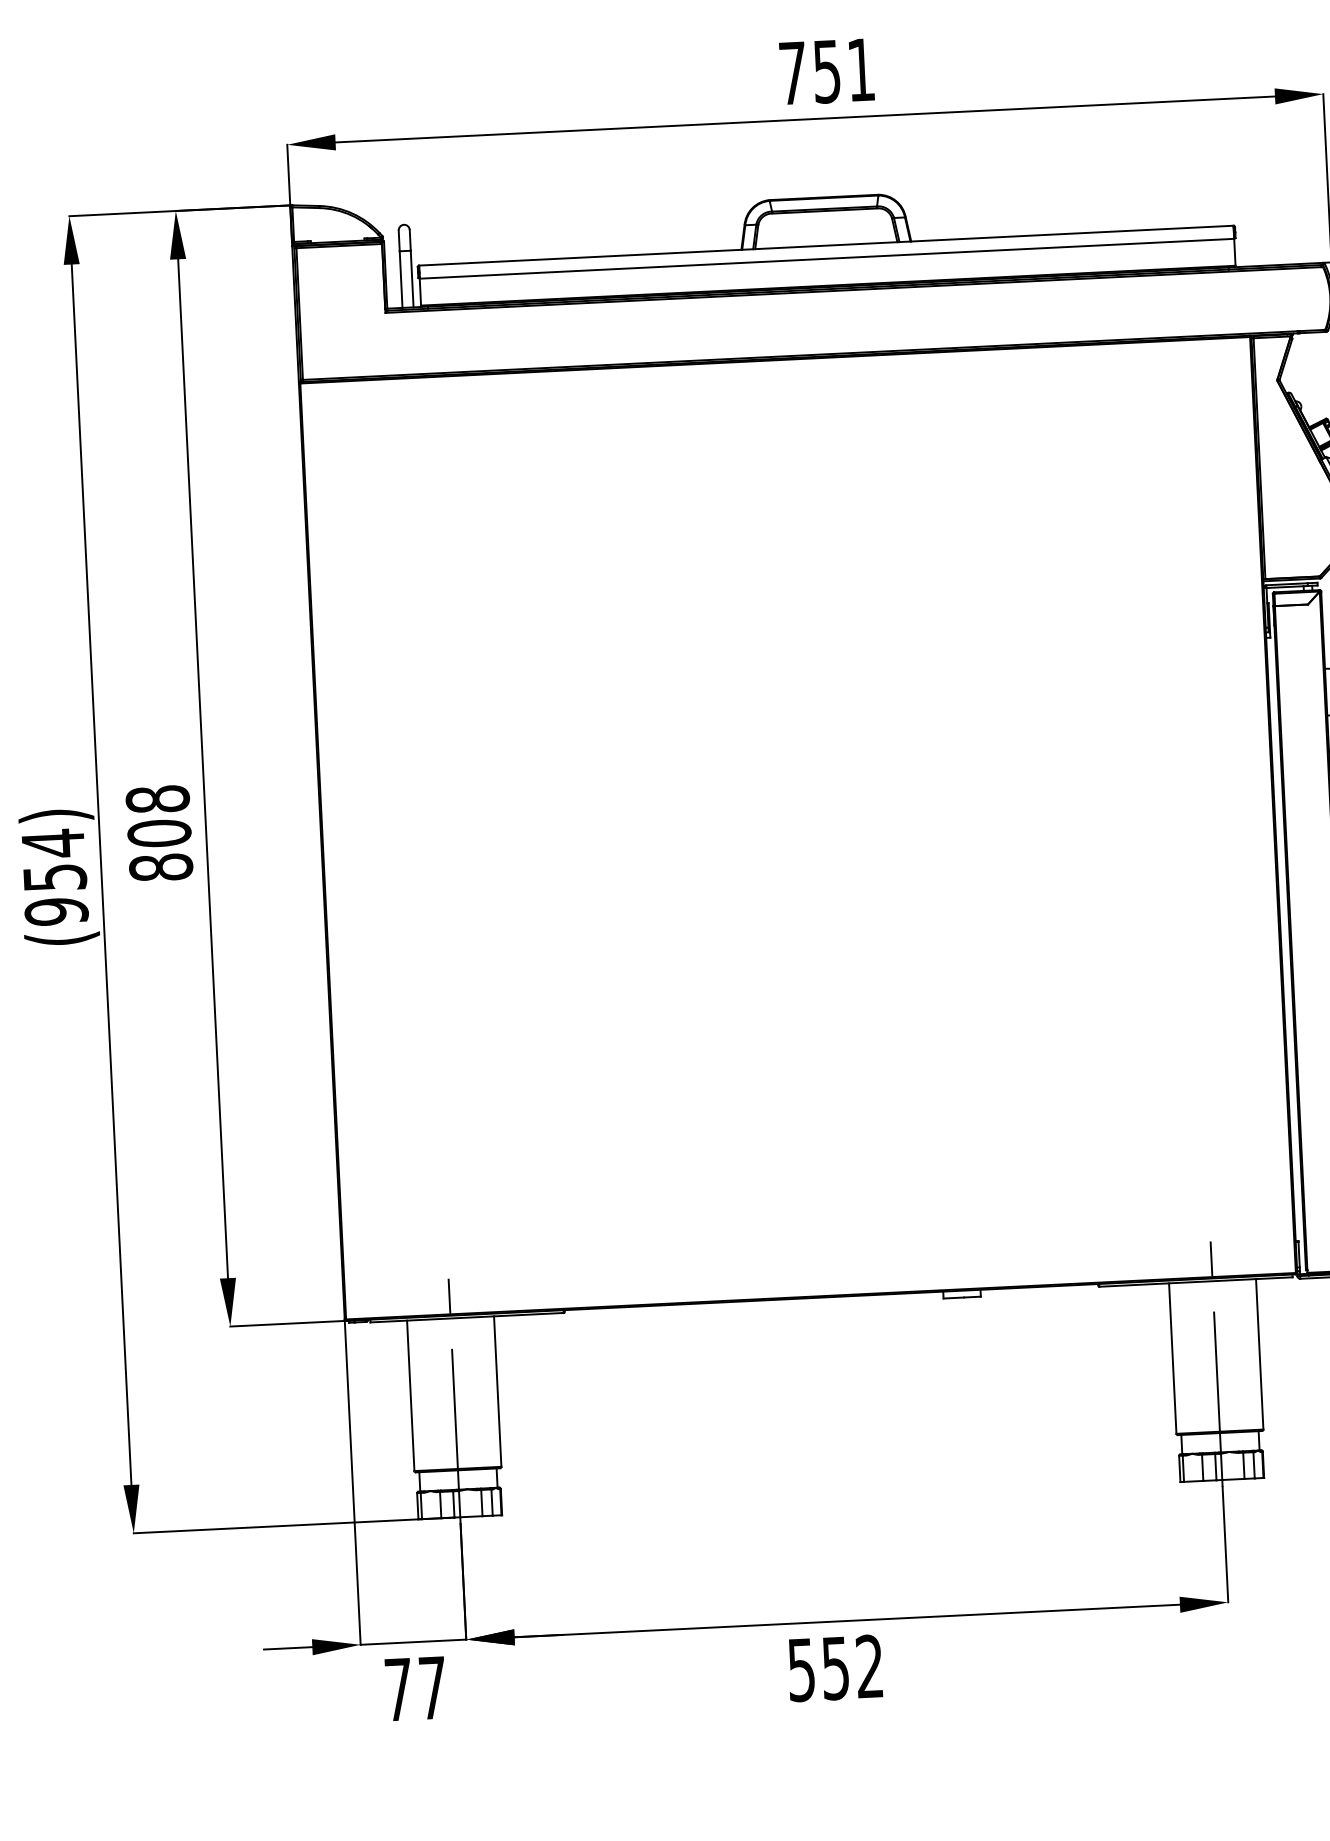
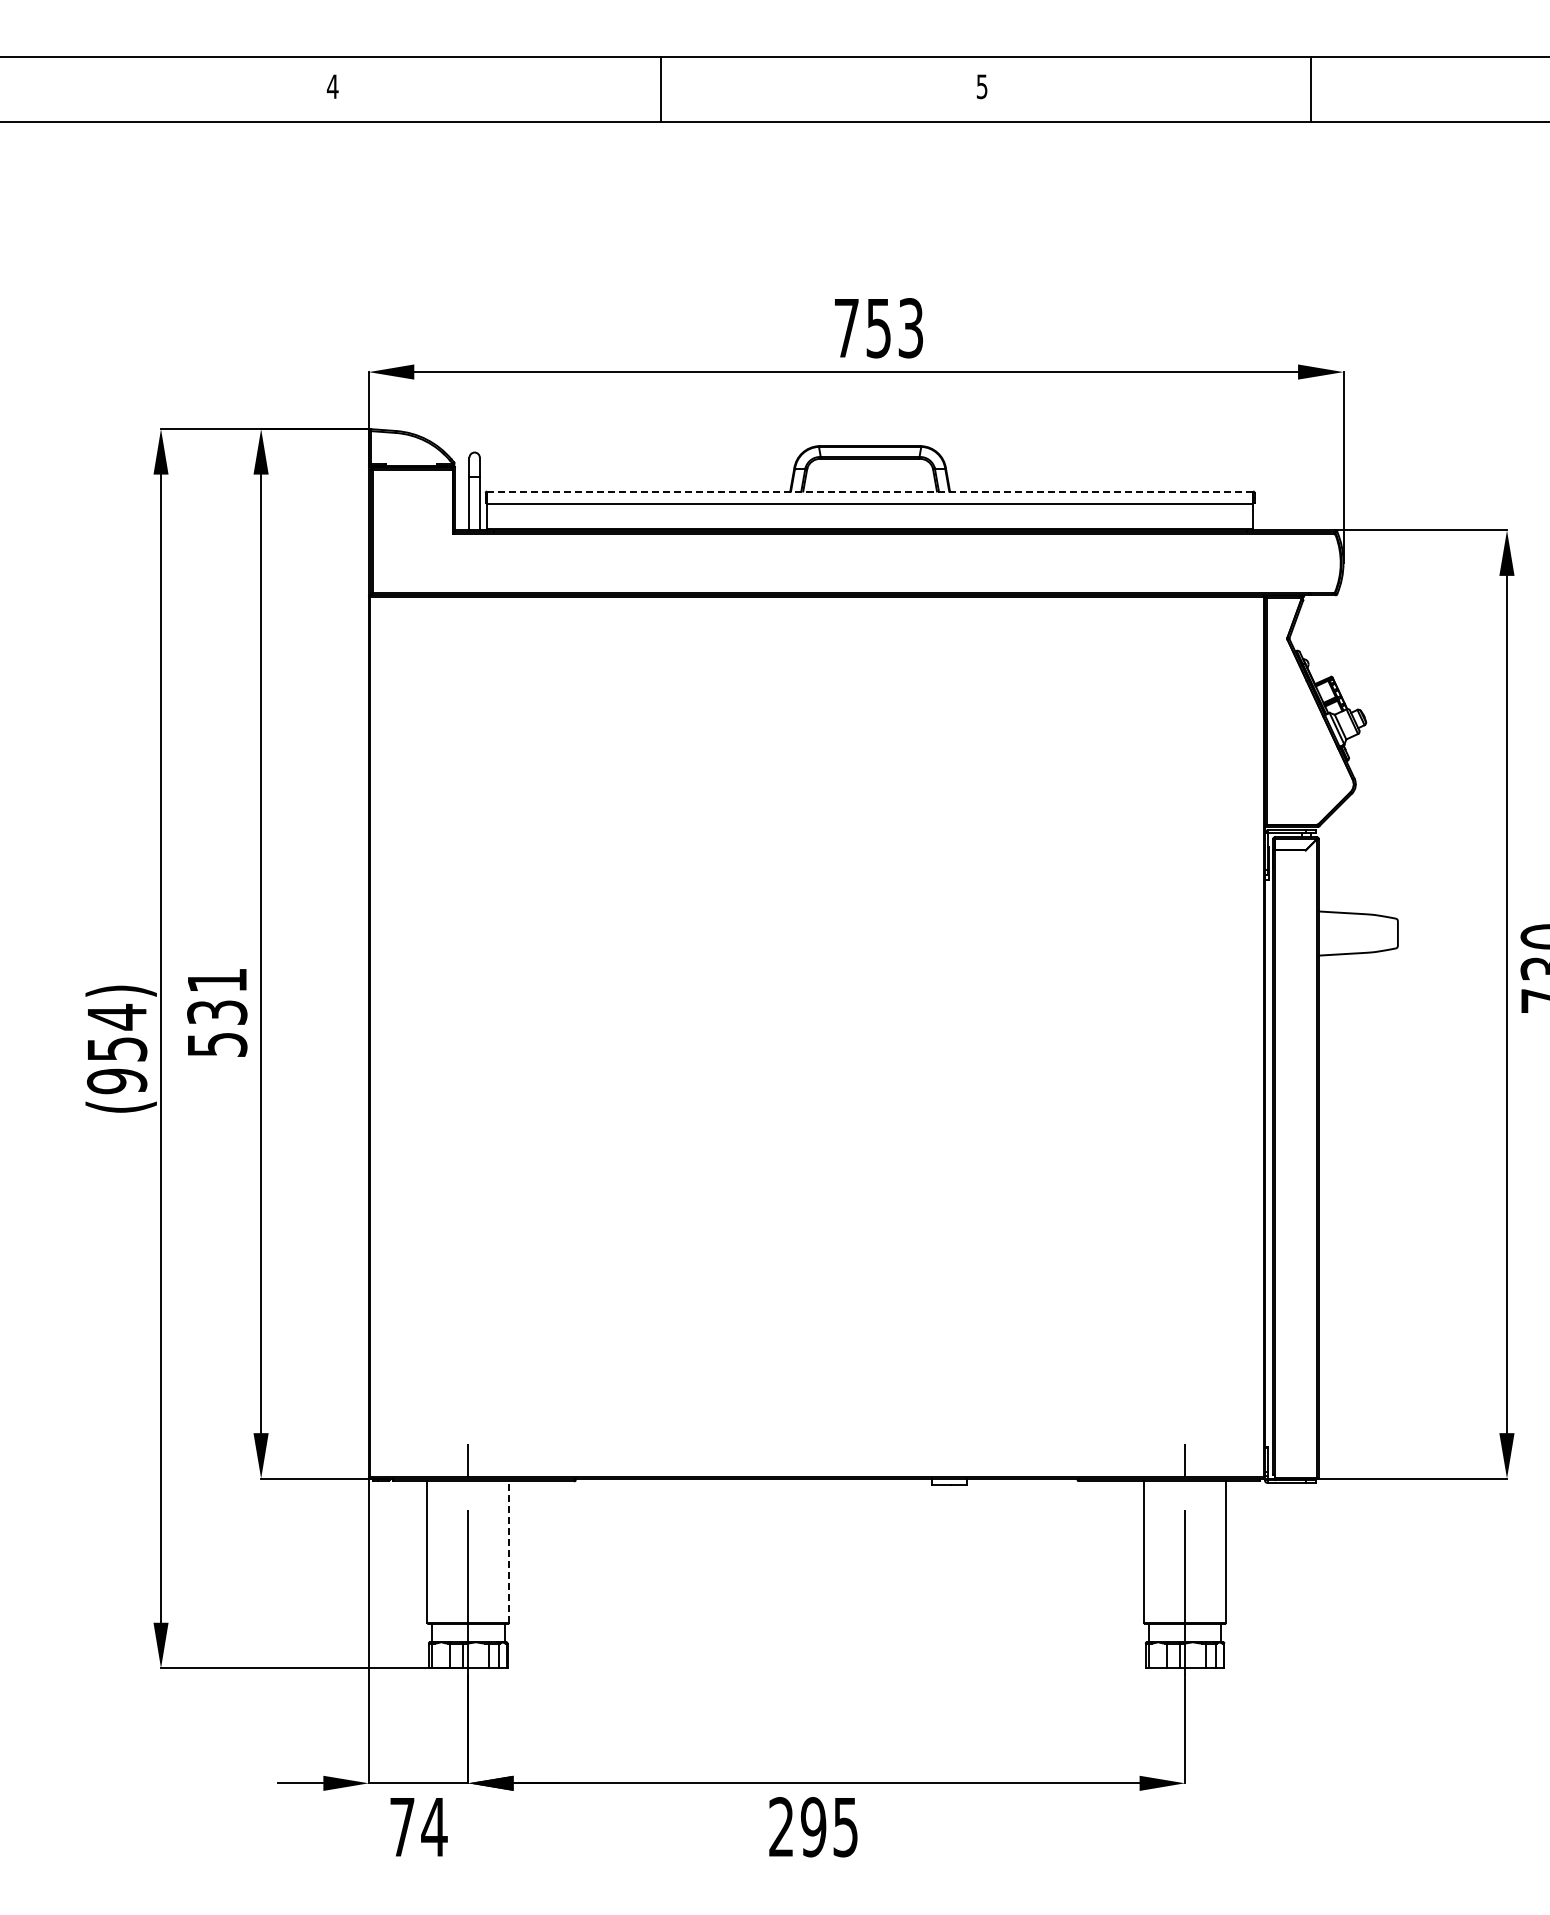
text: (860, 70) -> (910, 328), 751 -> 753
line: (825, 245) -> (869, 491), solid -> dashed
text: (159, 833) -> (217, 1012), 808 -> 531
line: (498, 1391) -> (509, 1551), solid -> dashed
text: (835, 1668) -> (813, 1827), 552 -> 295
text: (432, 1688) -> (434, 1827), 77 -> 74

